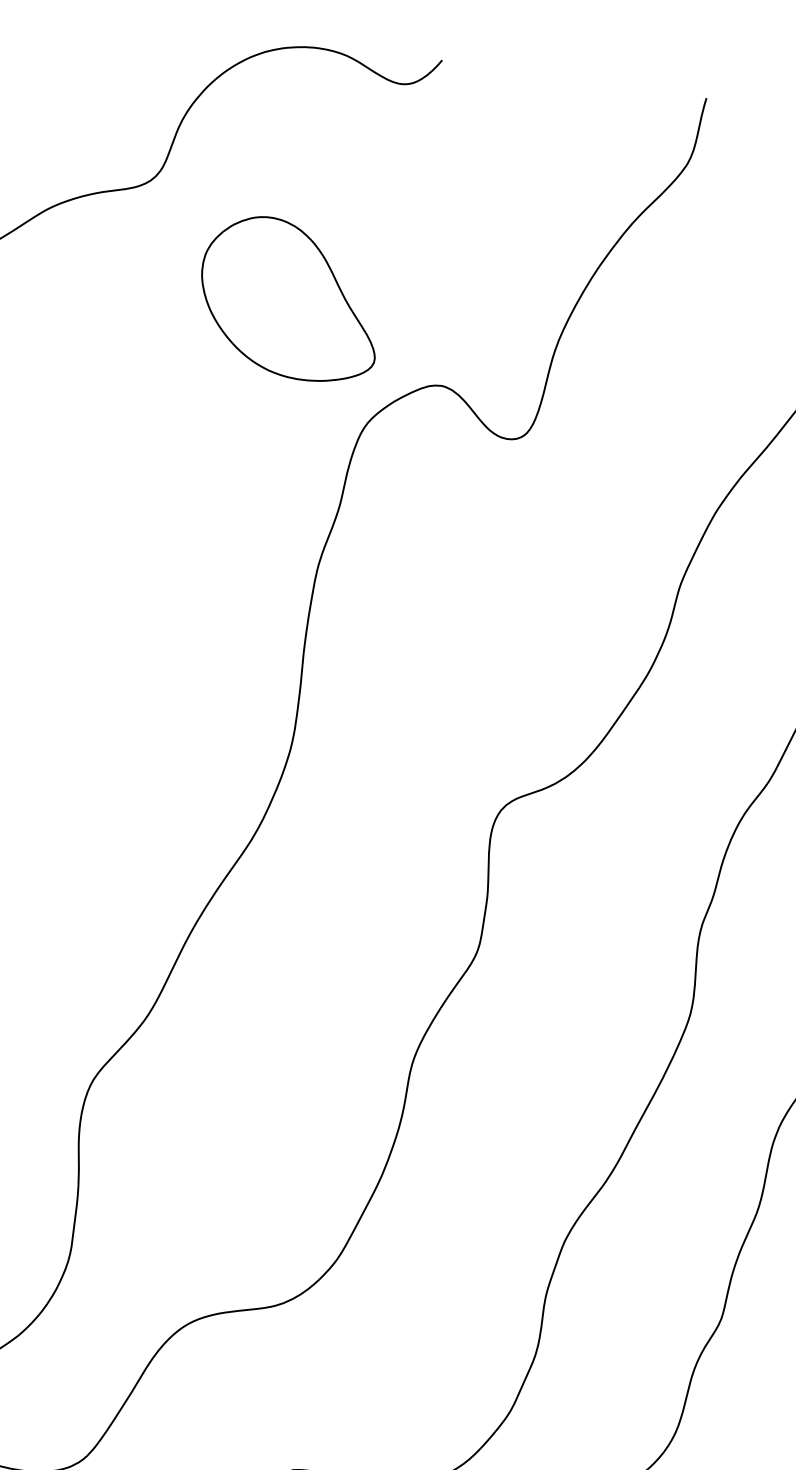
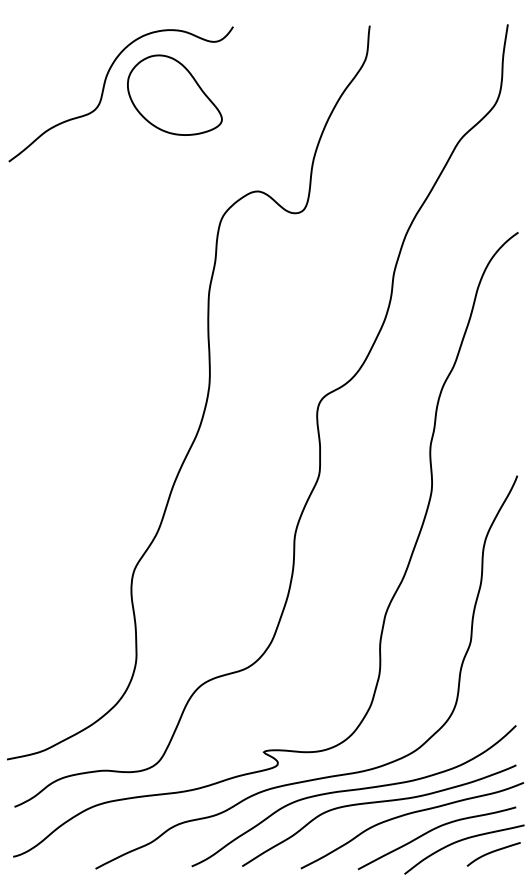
part: (290, 297) -> (174, 94), moved

